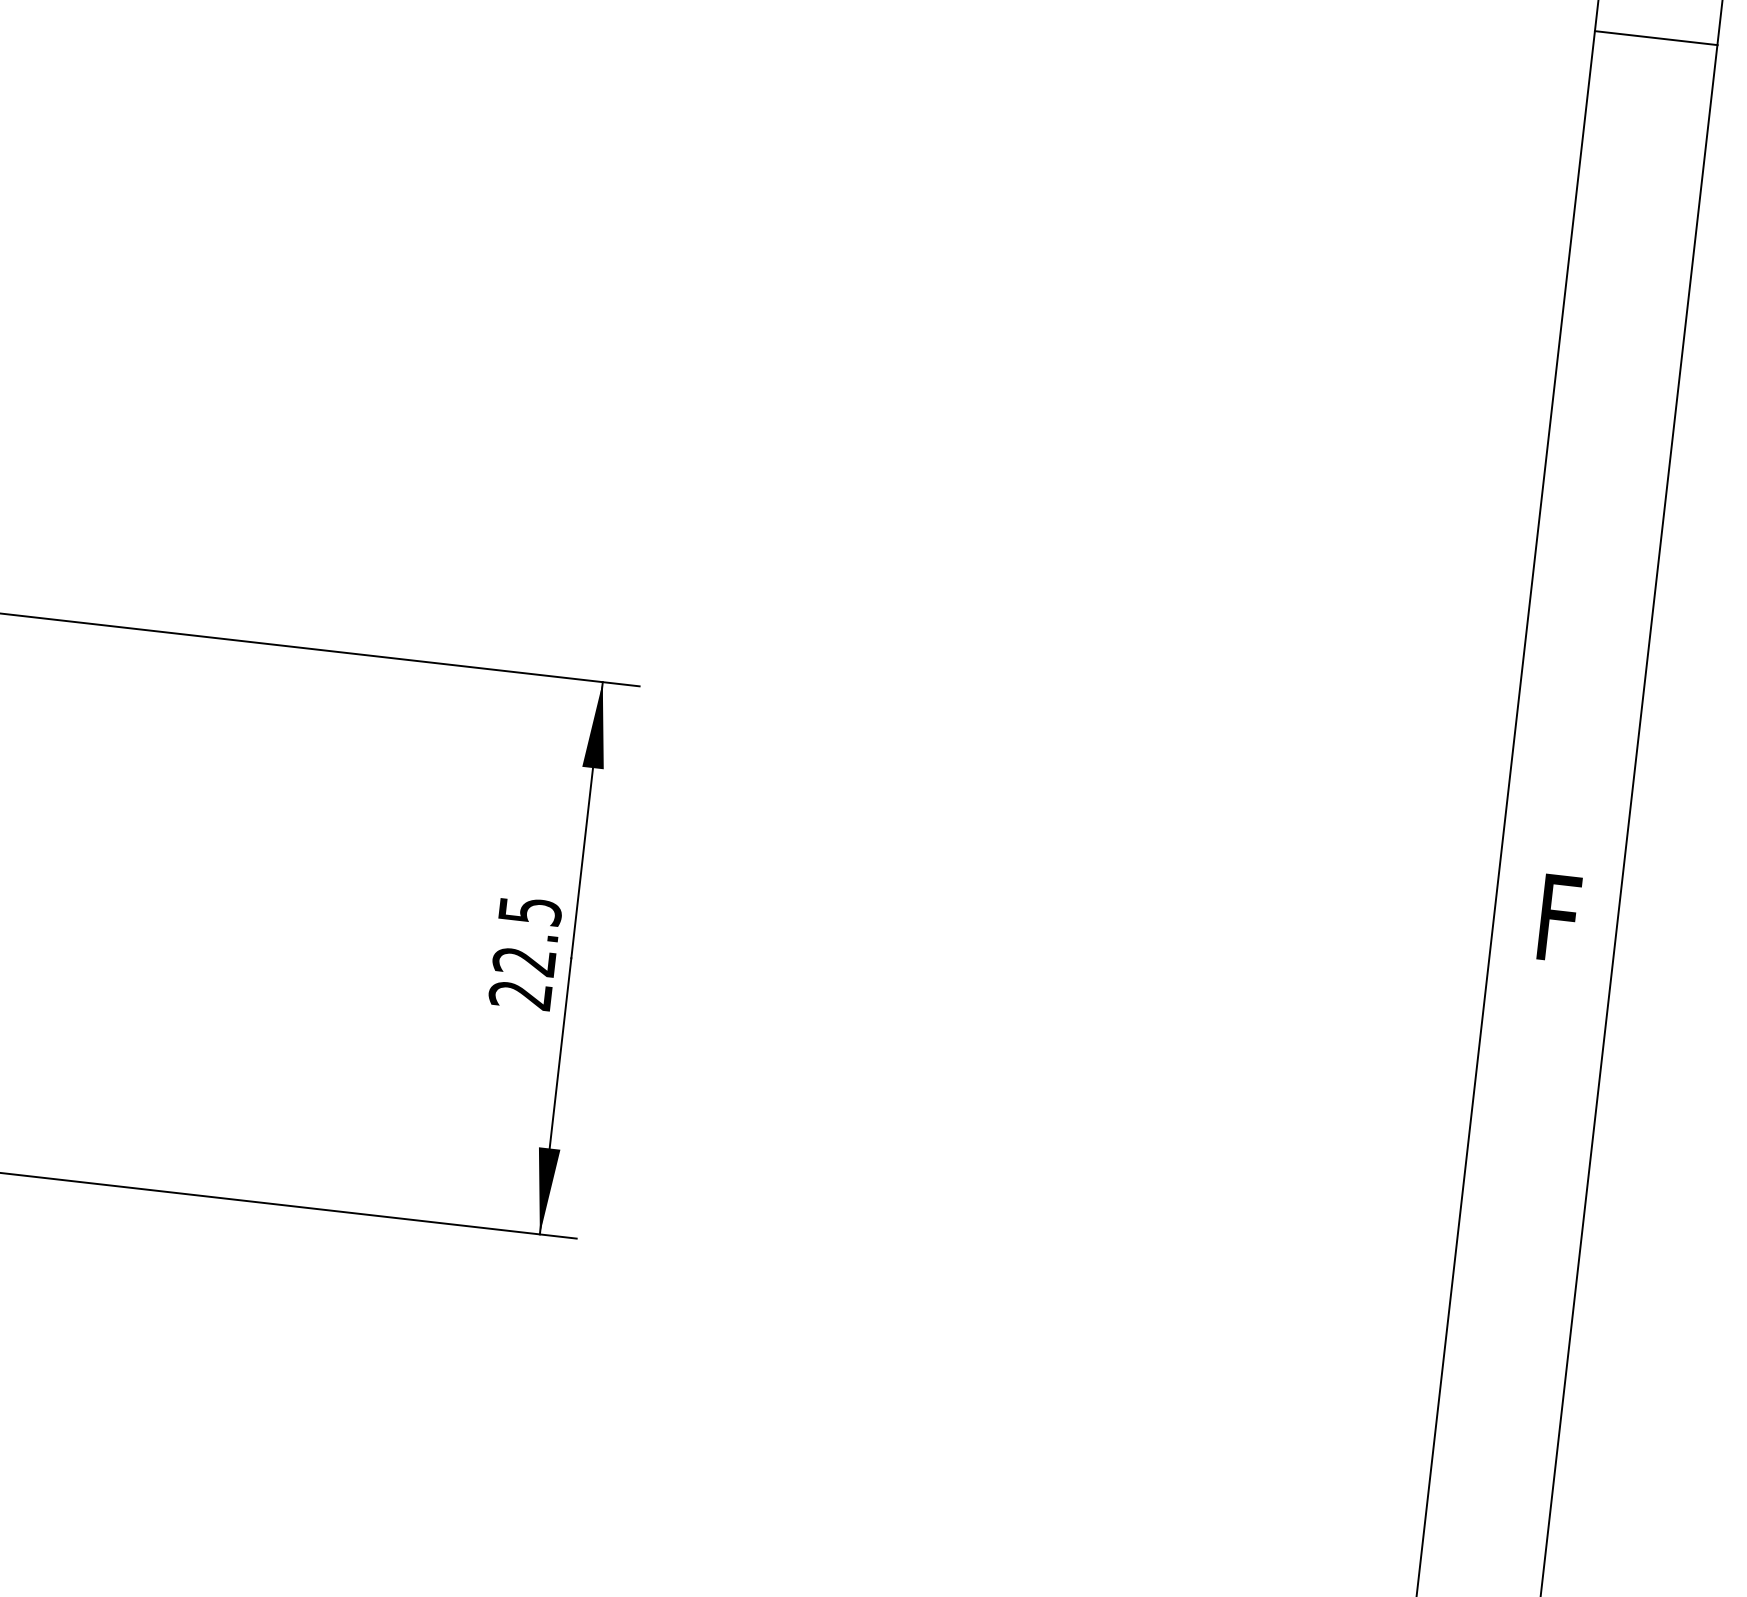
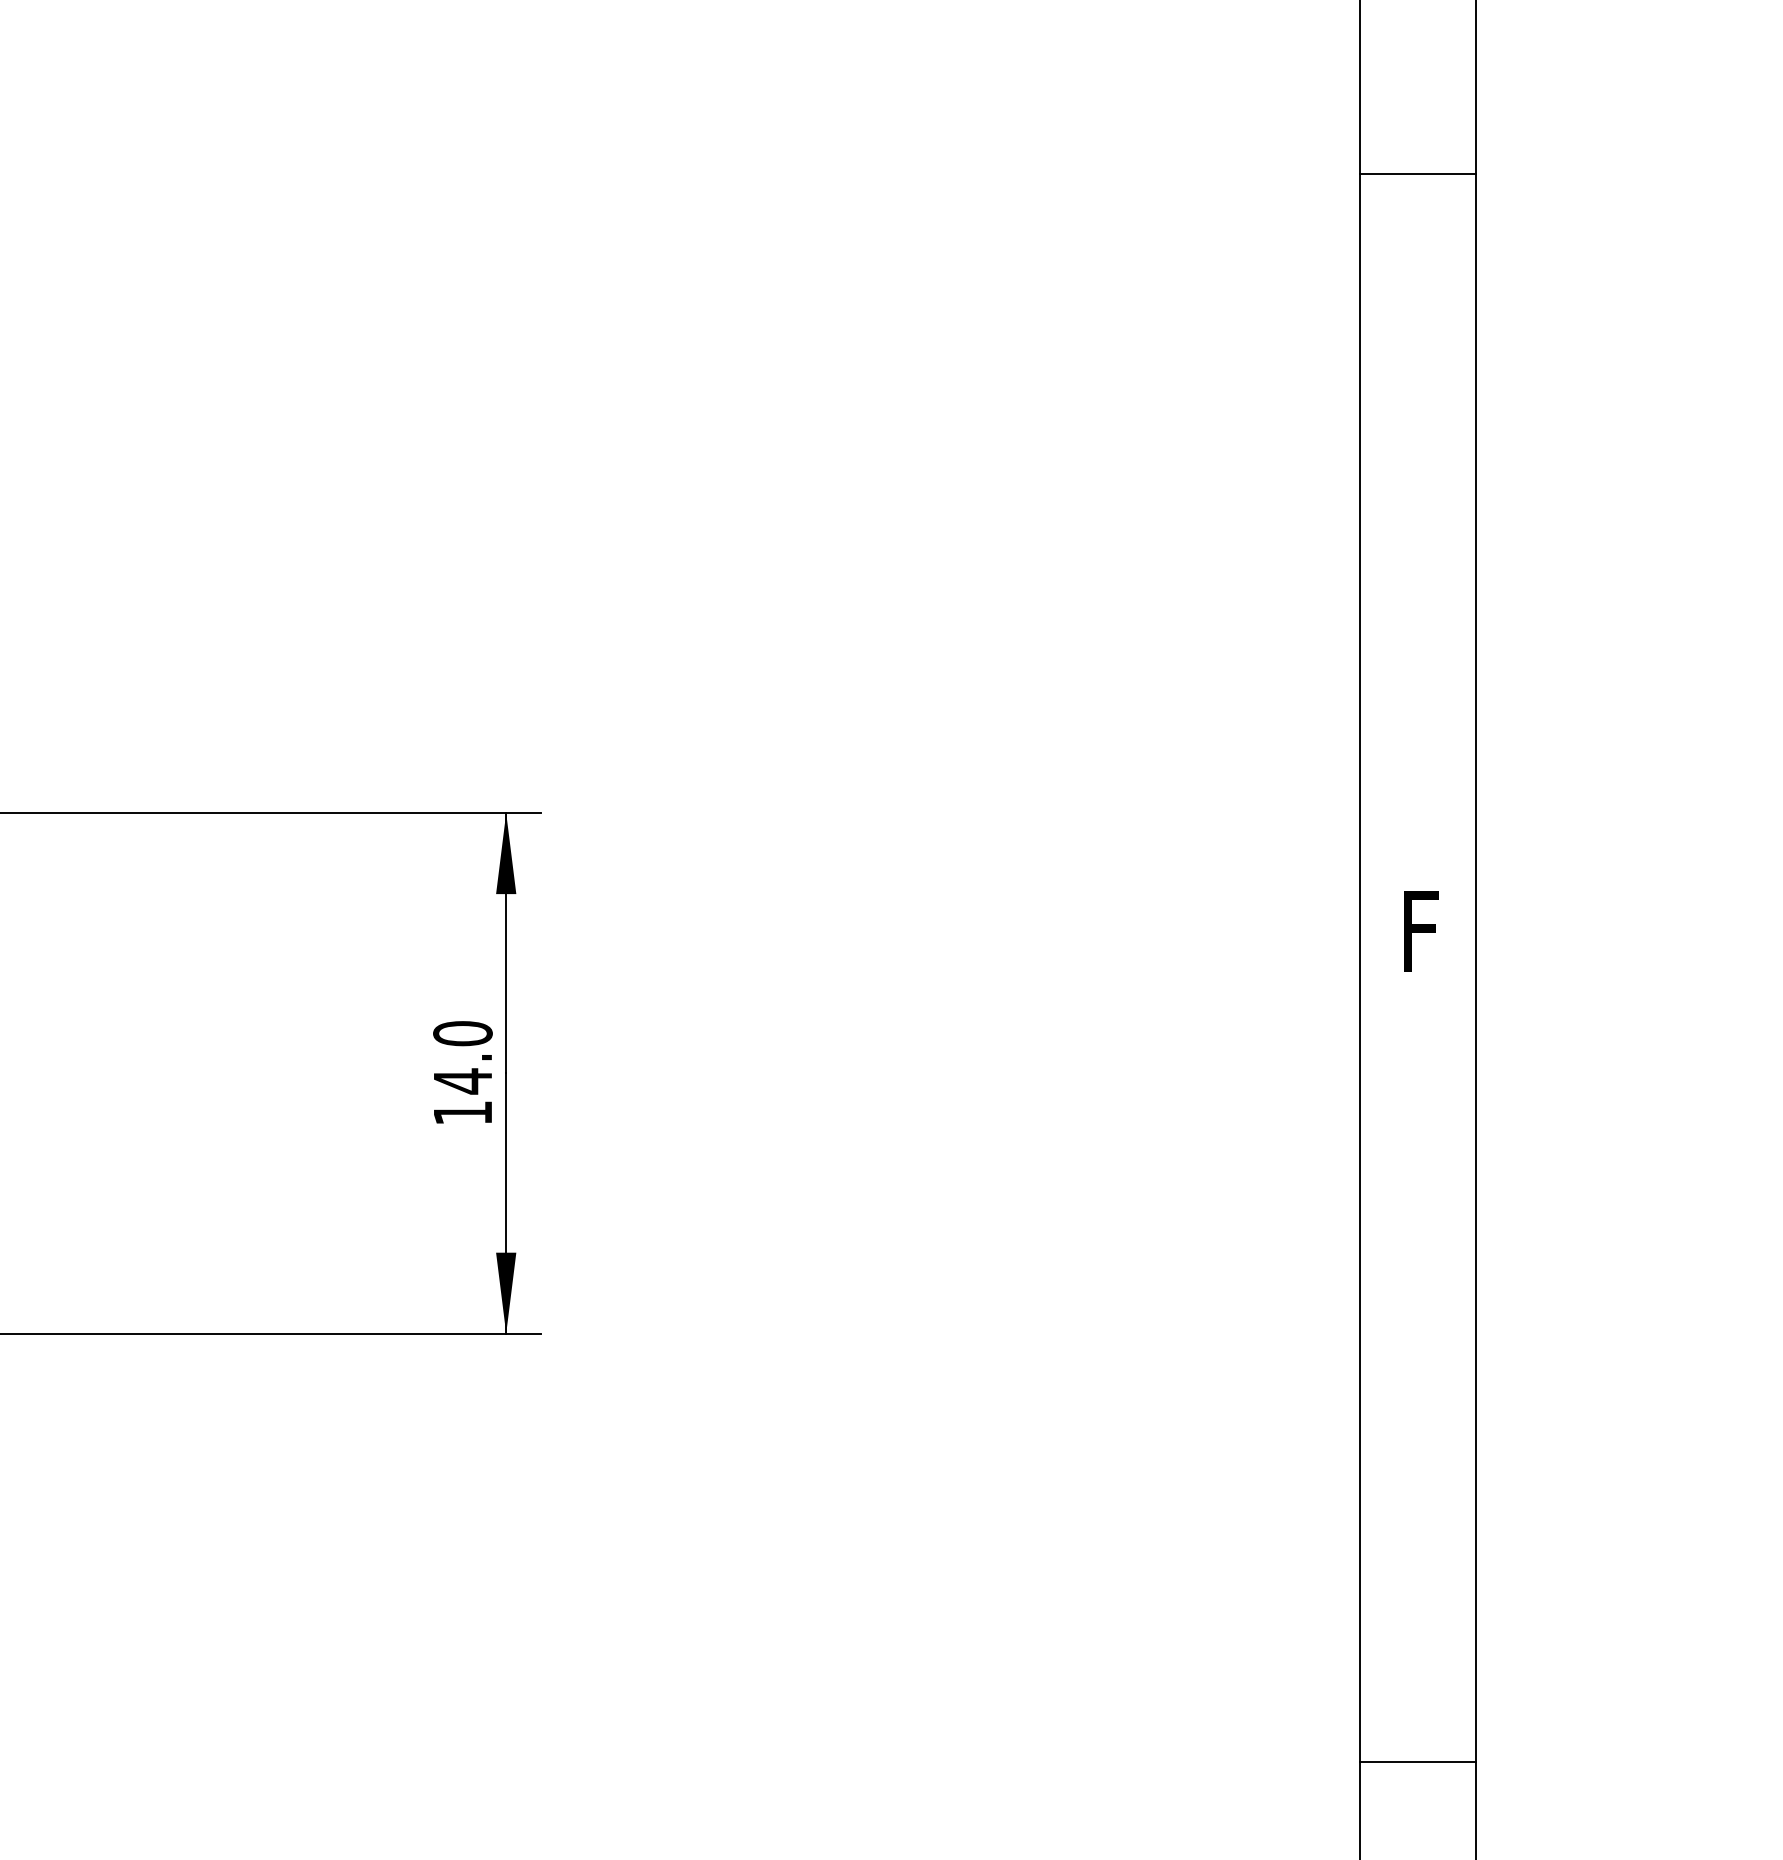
line: (1656, 38) -> (1418, 174), moved
text: (524, 953) -> (462, 1073), 22.5 -> 14.0

